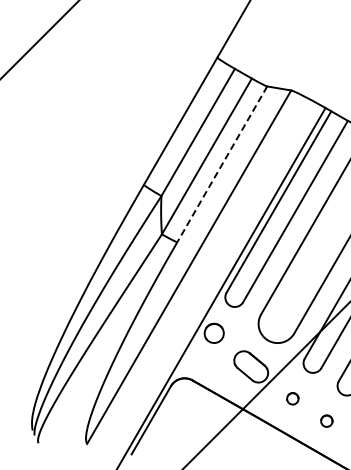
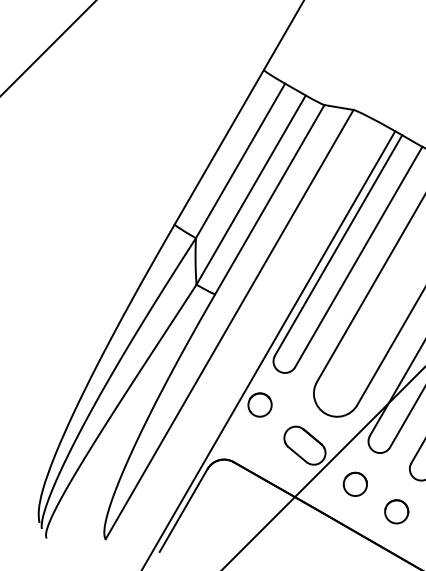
line: (222, 164) -> (270, 199), dashed -> solid
part: (292, 398) -> (355, 484), size x1.67
part: (326, 420) -> (396, 510), size x1.67

